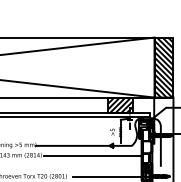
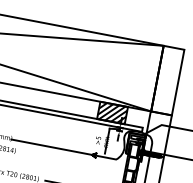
hatch: (163, 67) -> (167, 80), removed
line: (92, 155) -> (71, 161), removed

